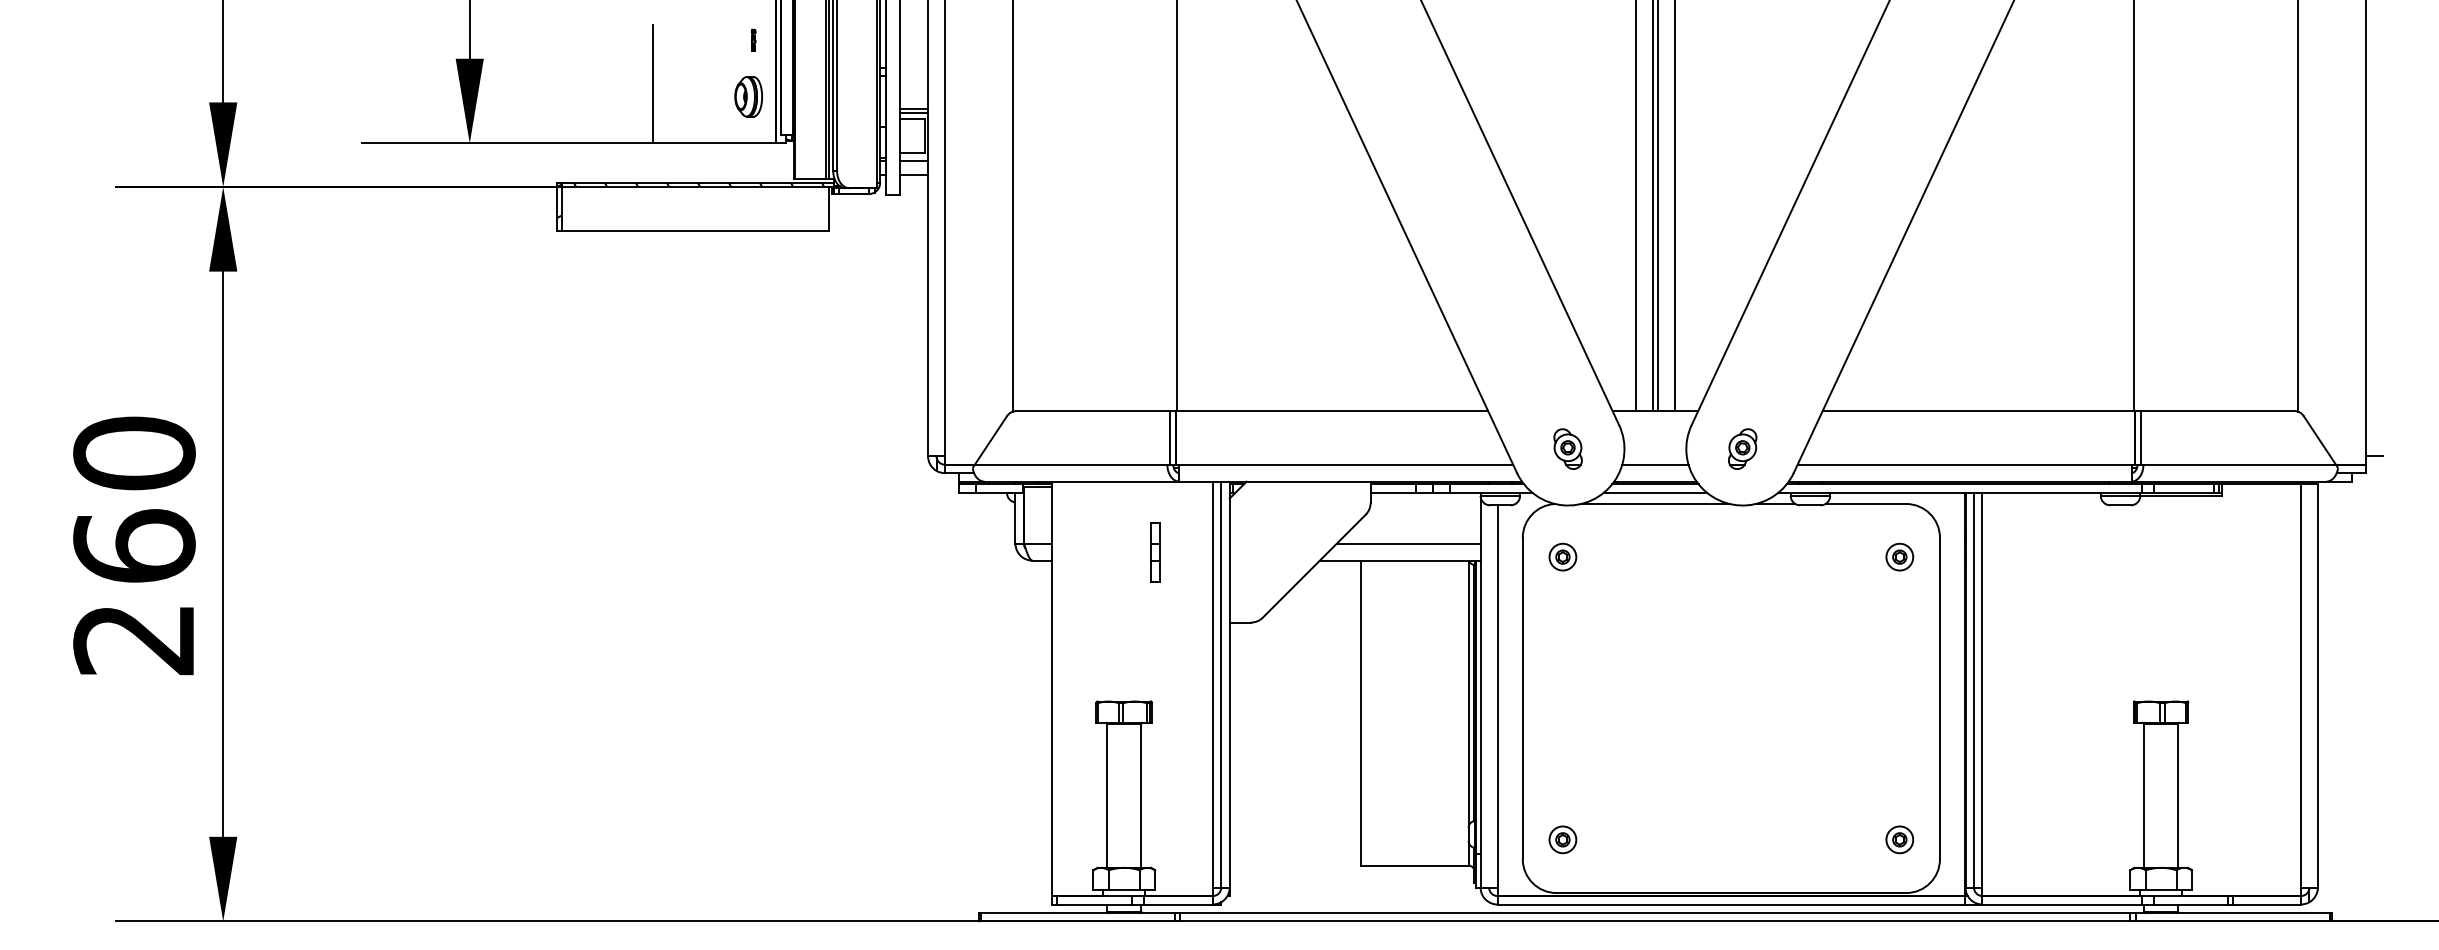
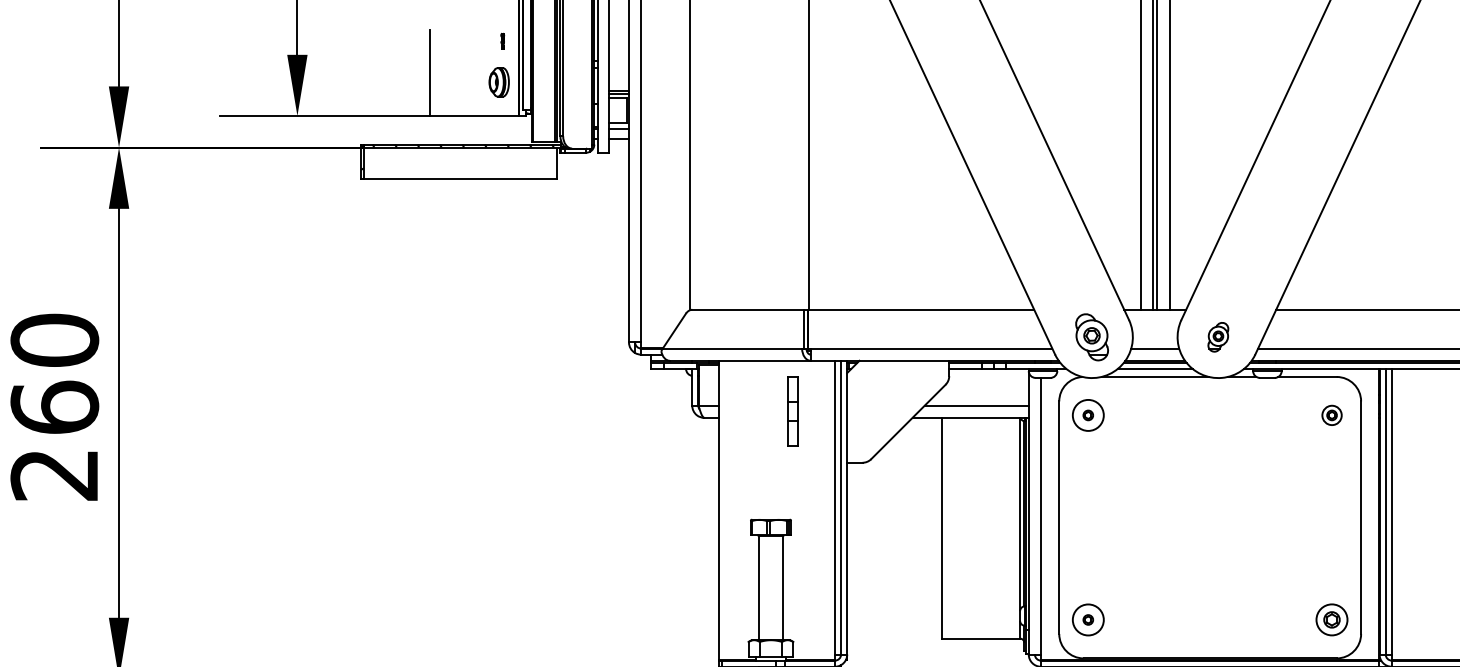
part: (1567, 448) -> (1091, 336), size x1.6
part: (1155, 552) -> (793, 412), size x1.6
circle: (1562, 556) -> (1088, 414), size x1.6
circle: (1562, 839) -> (1088, 619), size x1.6
part: (1899, 839) -> (1331, 619), size x1.6

